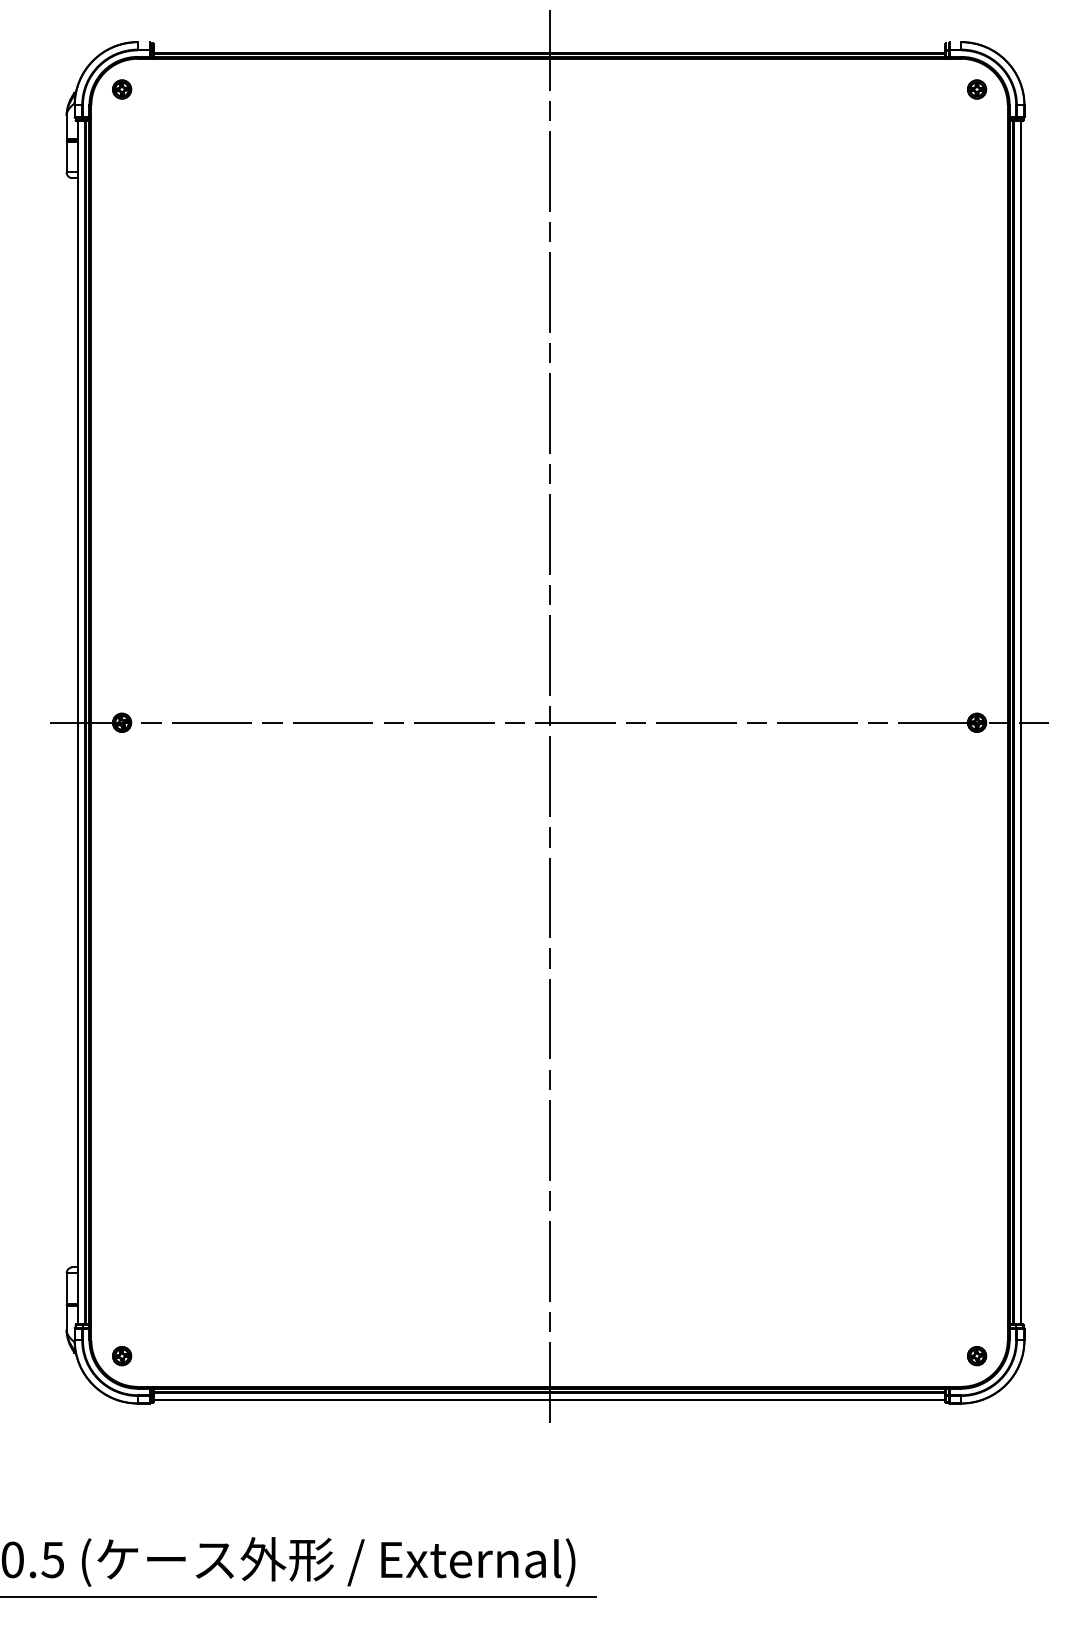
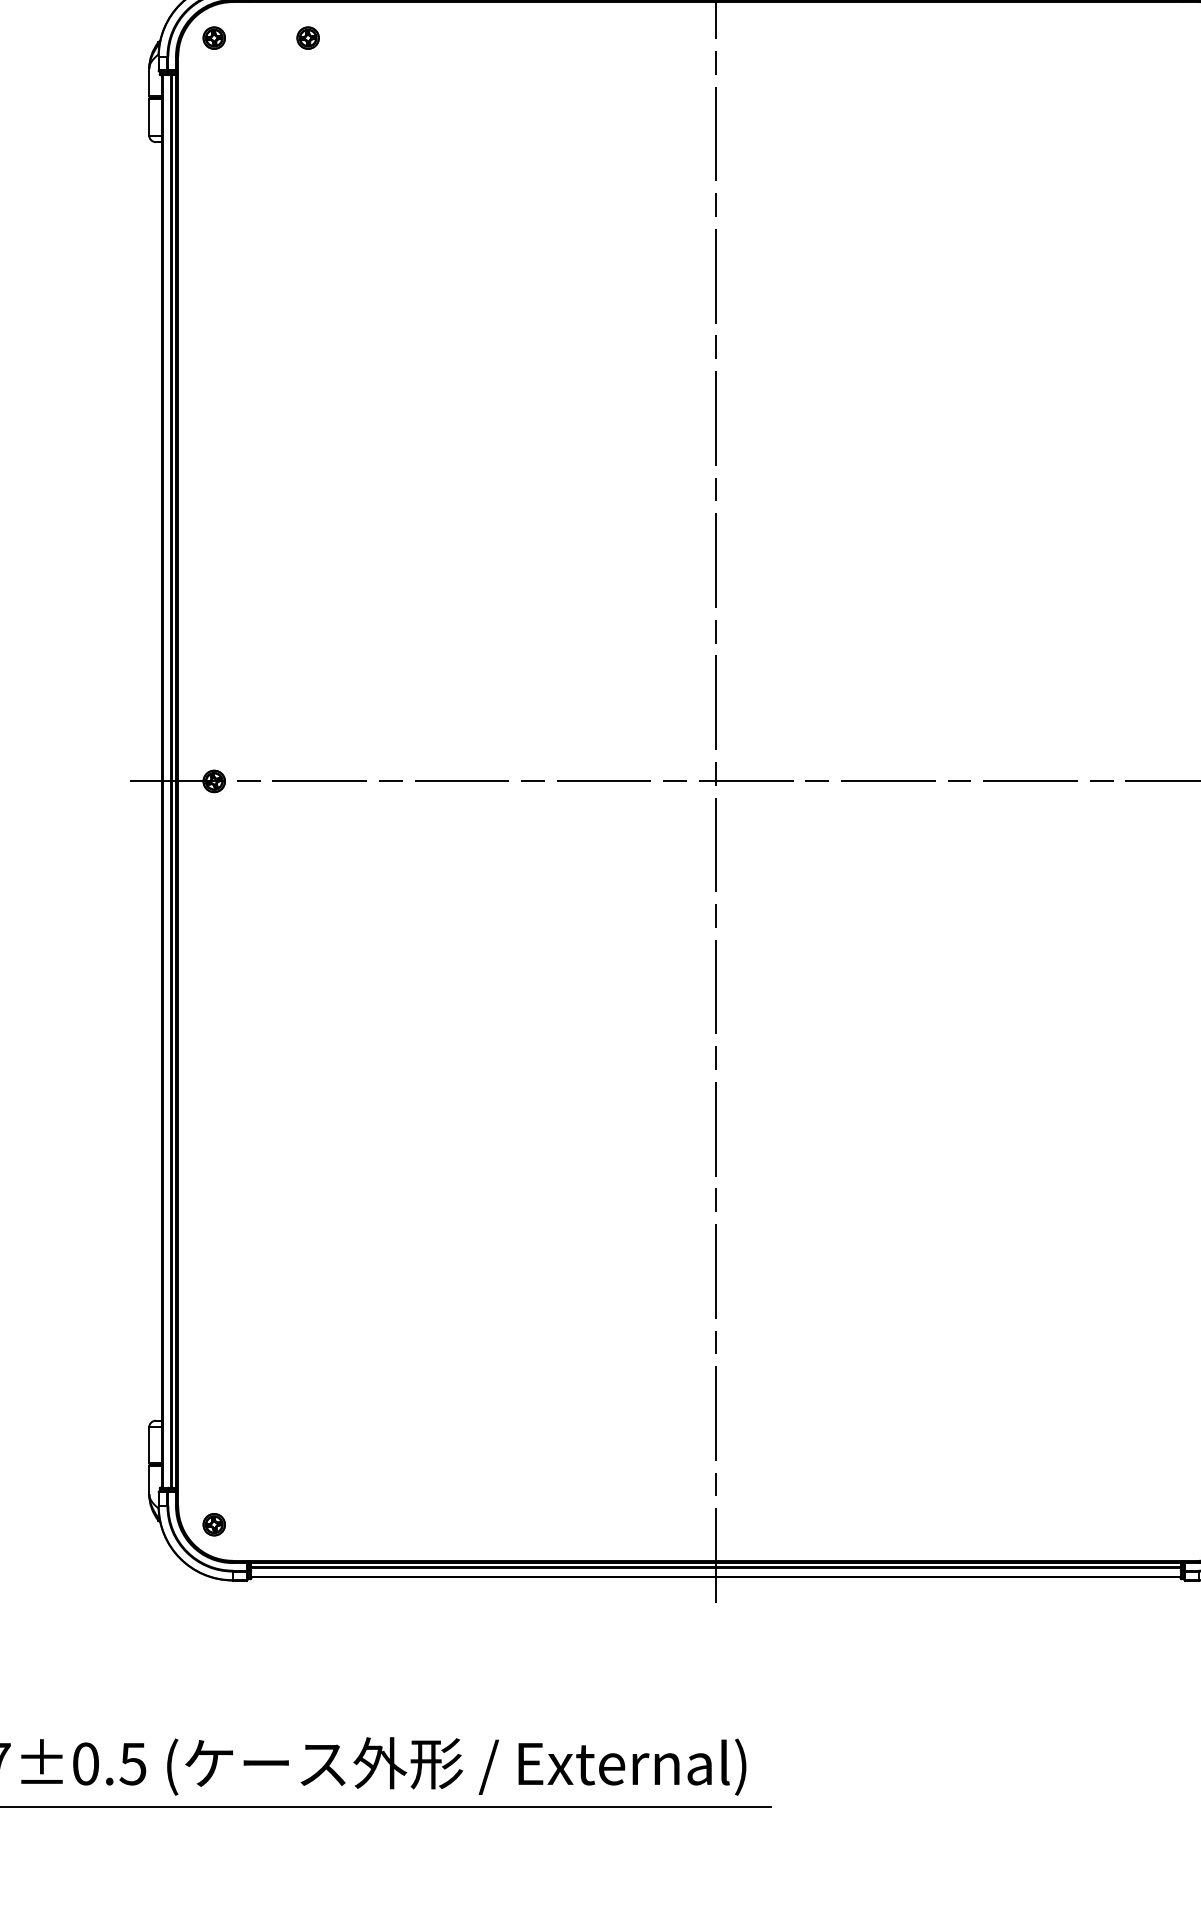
part: (202, 89) -> (308, 38), added

